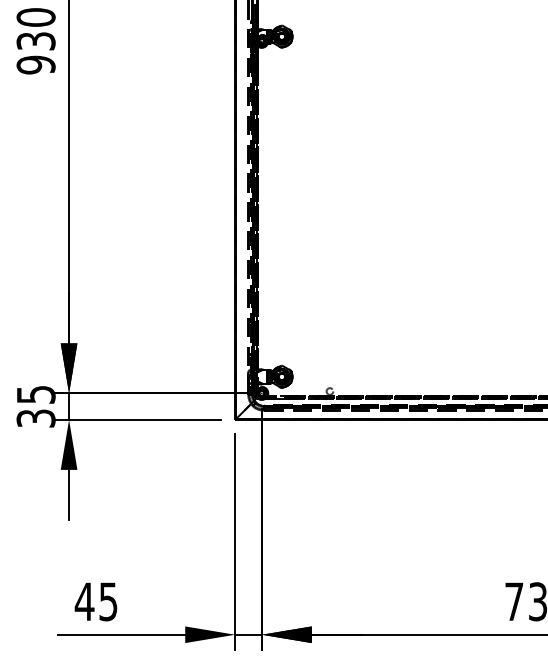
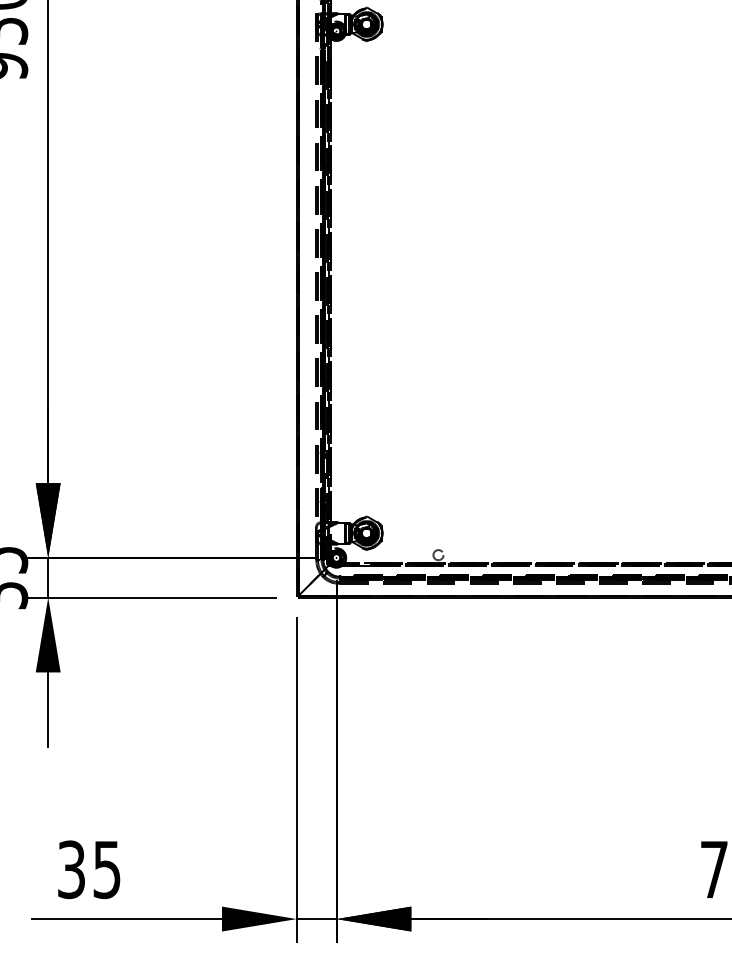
text: (84, 601) -> (71, 869), 45 -> 35

